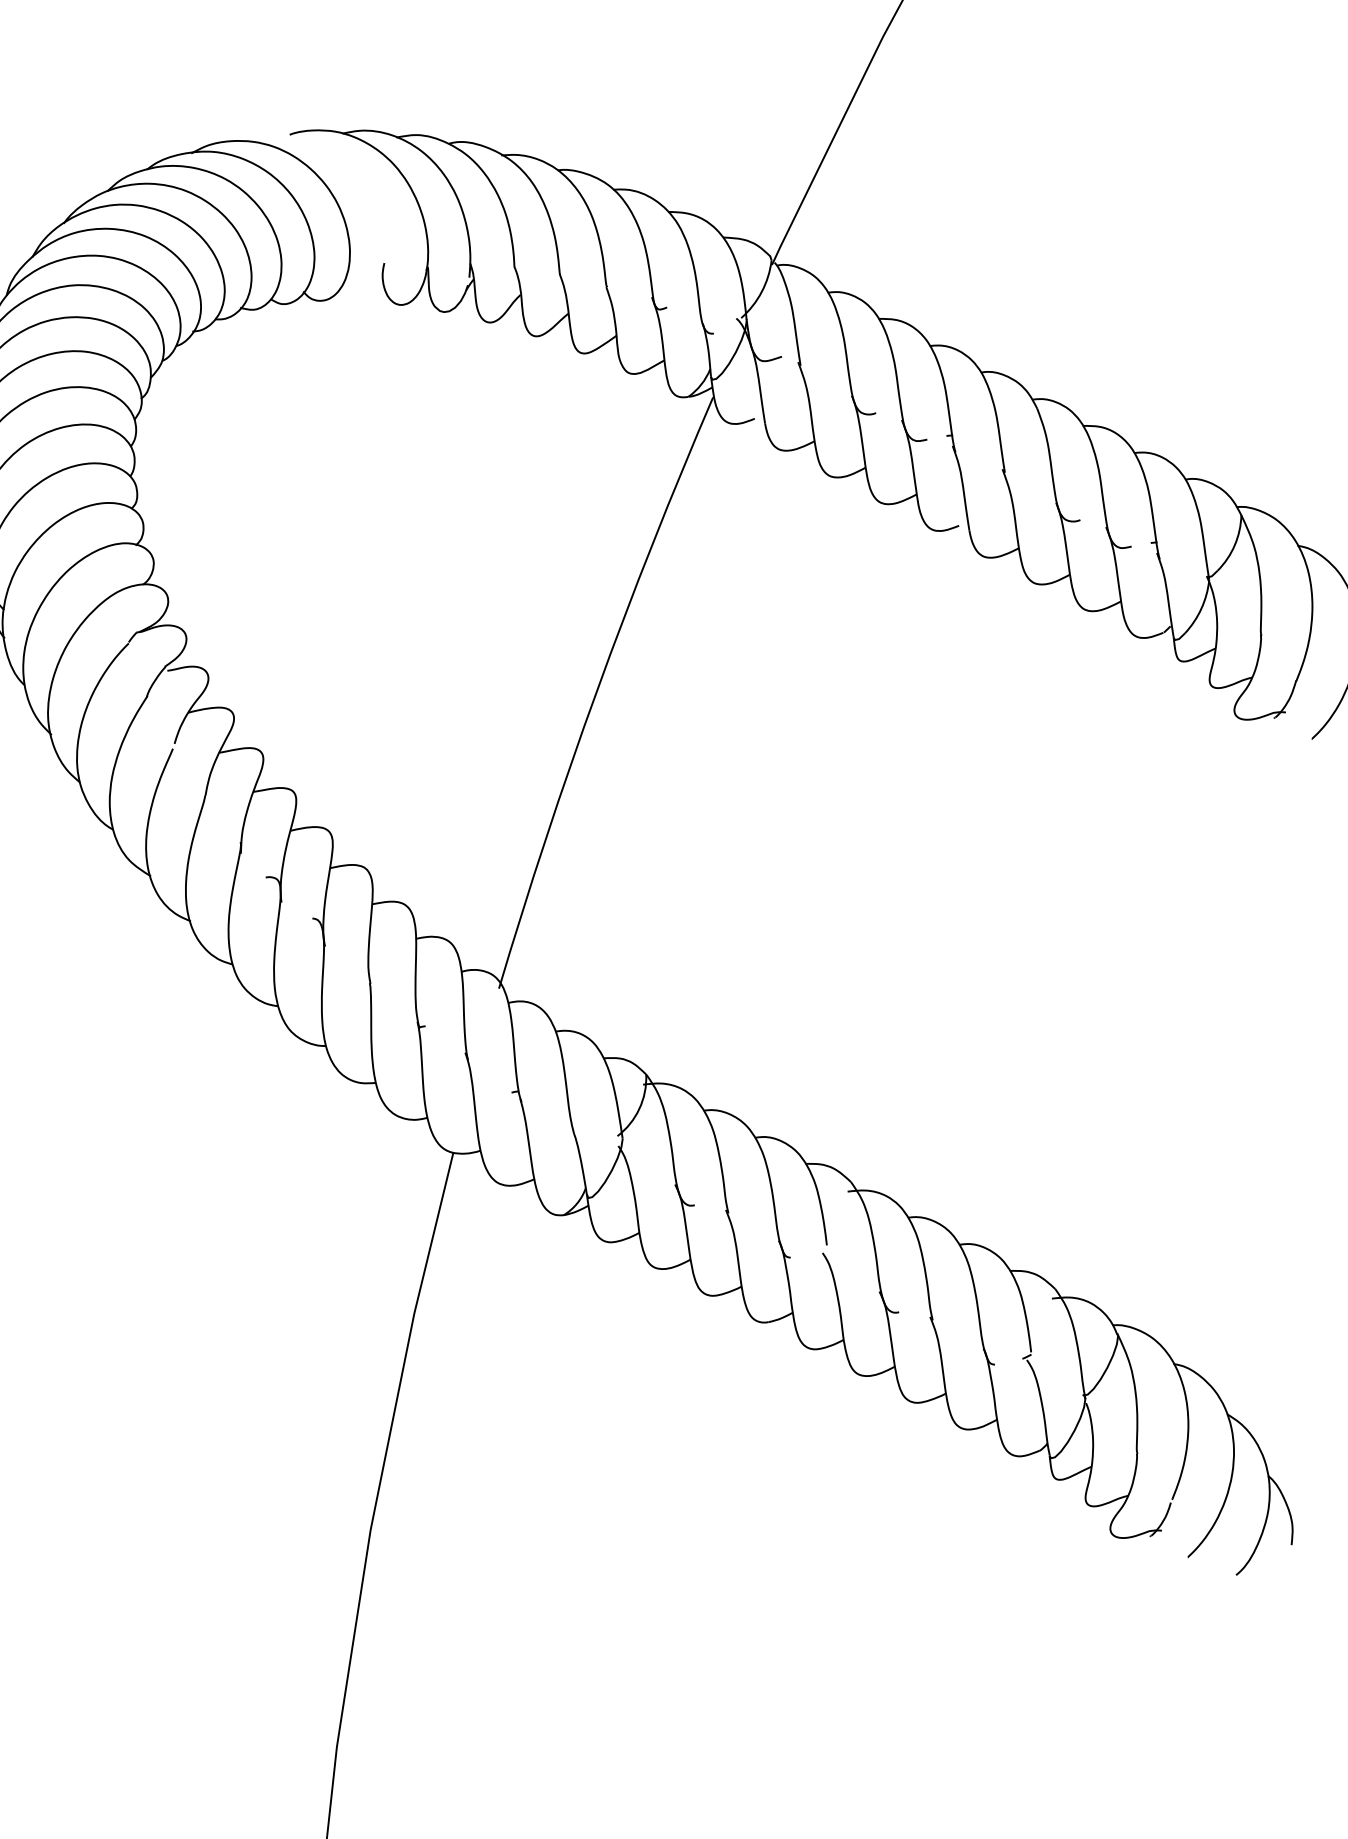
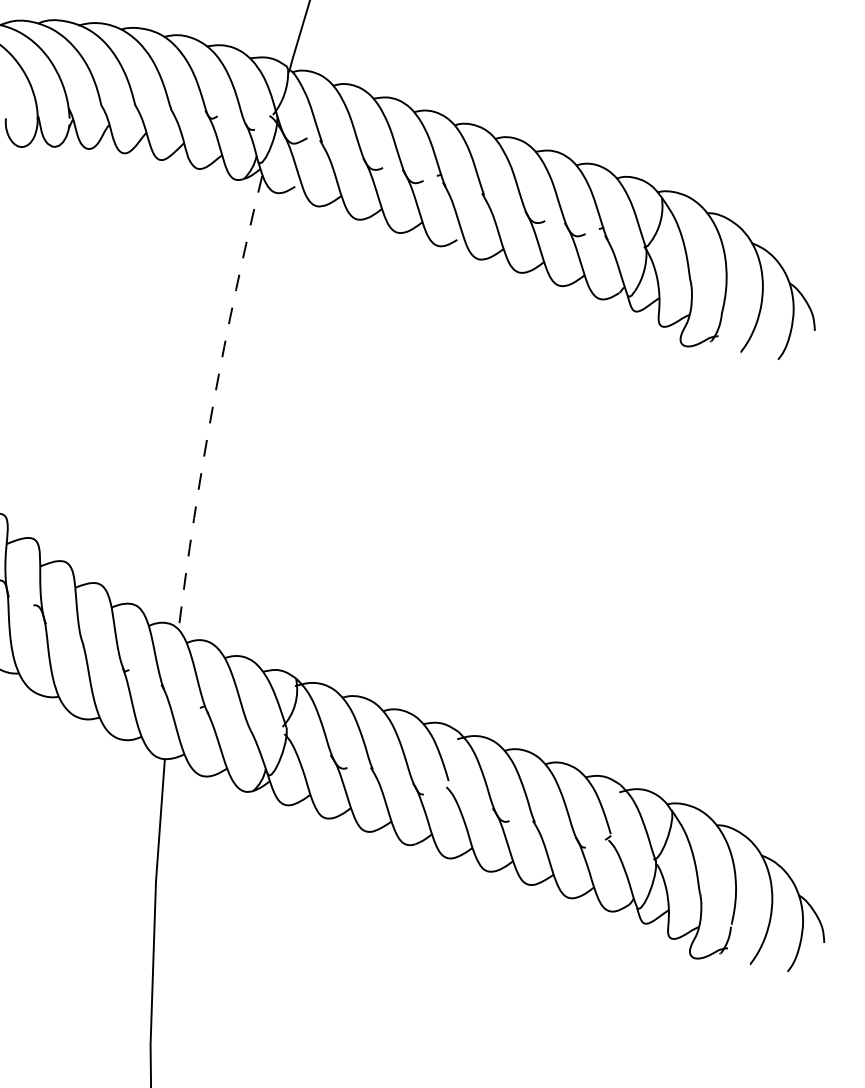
arc: (597, 689) -> (213, 403), solid -> dashed

